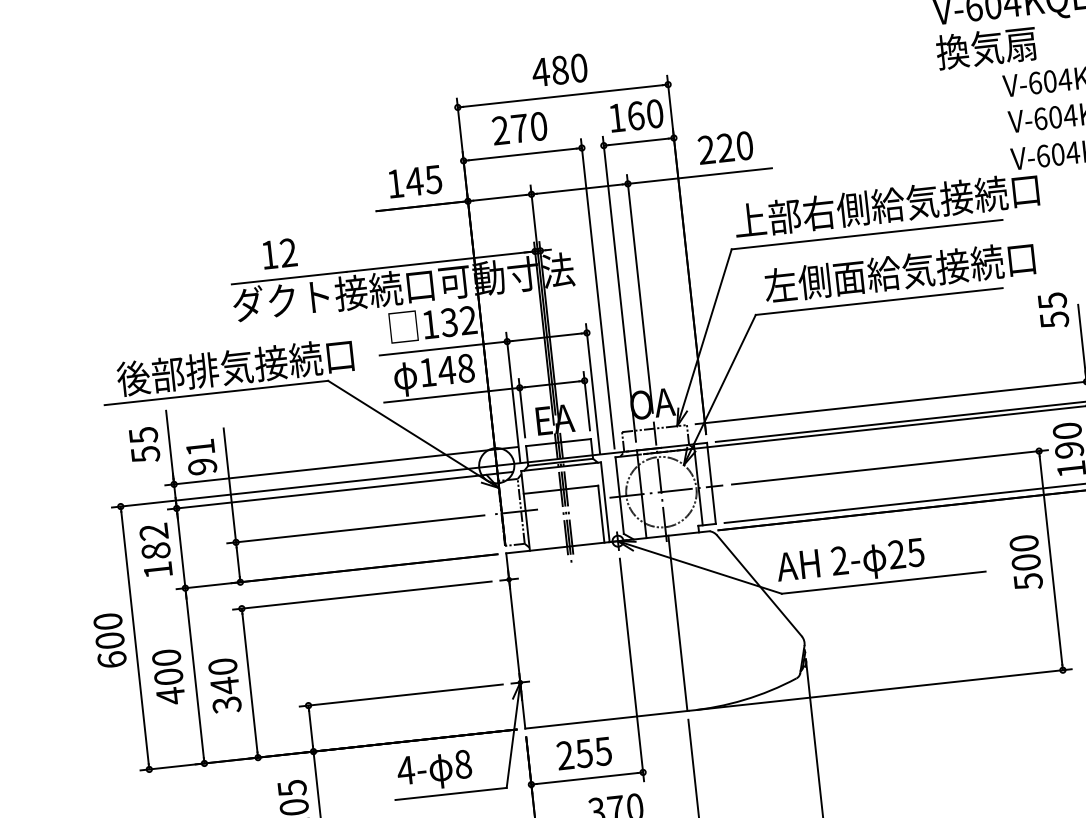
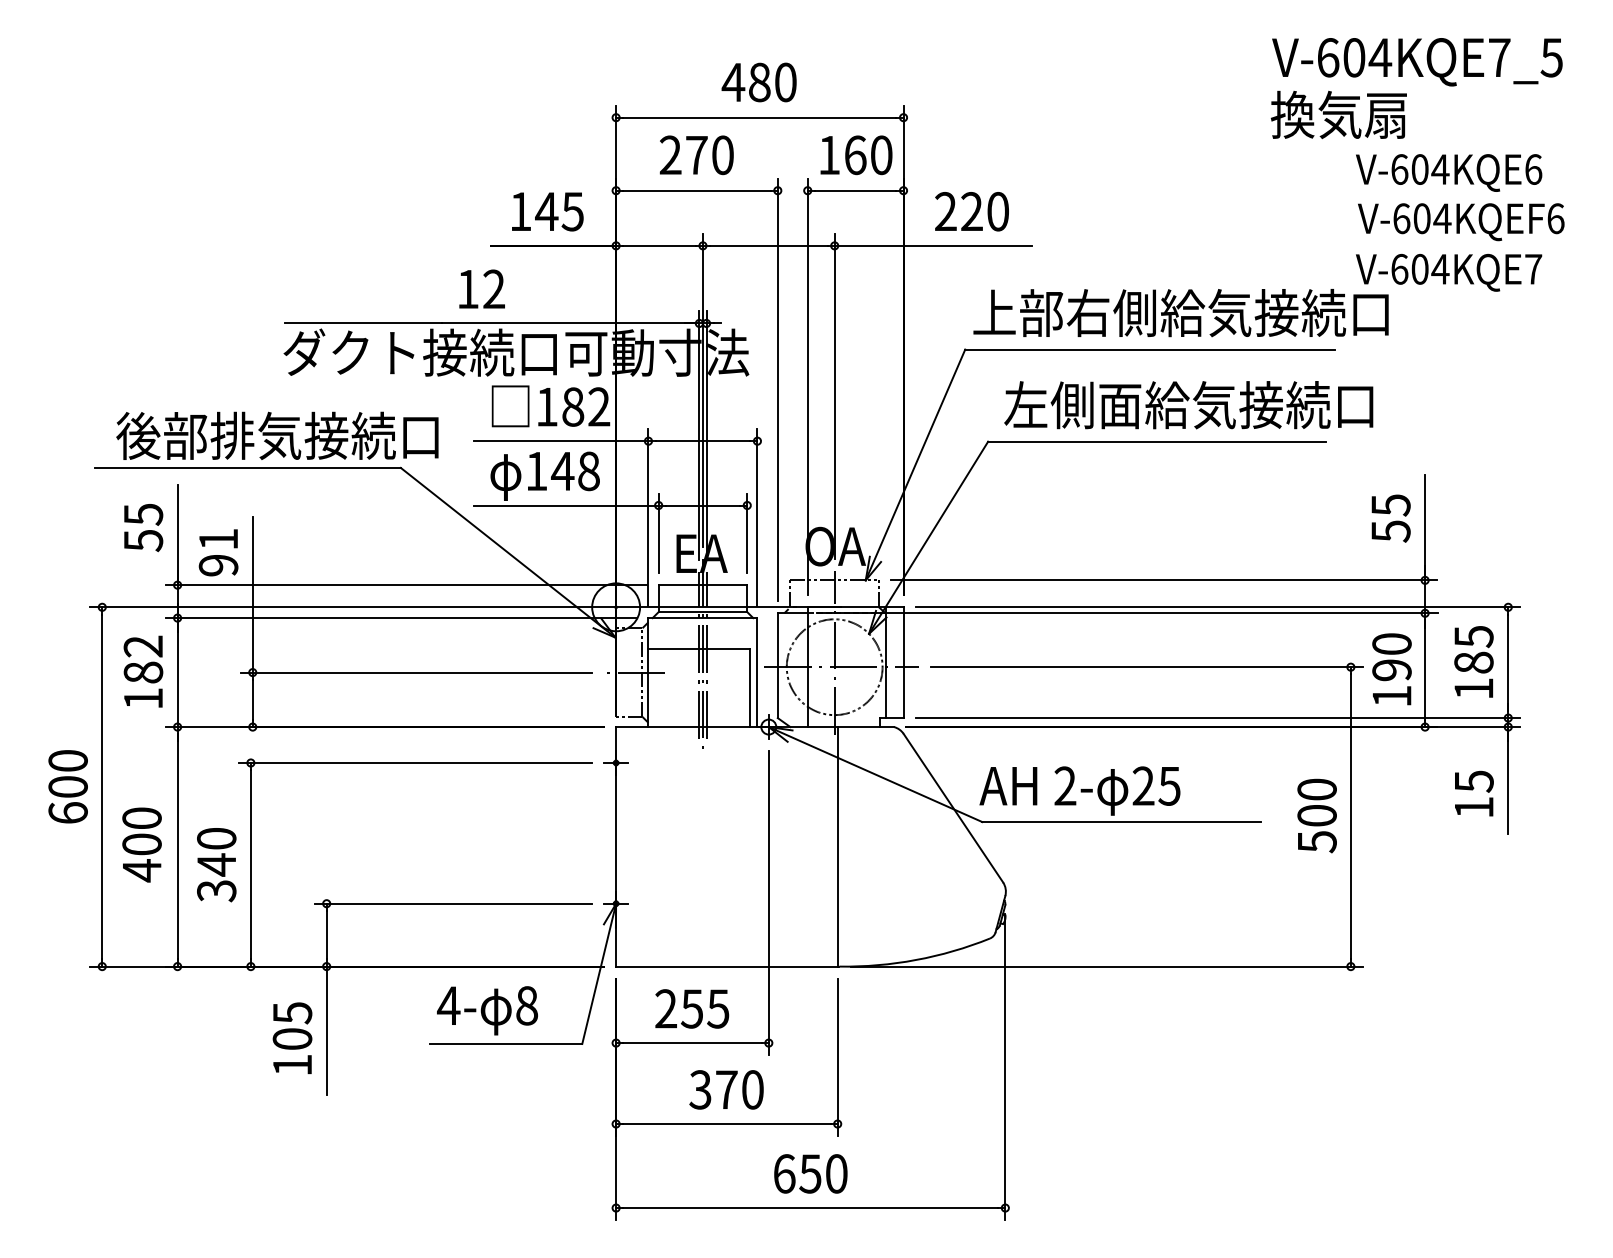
text: (279, 253) -> (481, 288), moved
text: (1053, 310) -> (1390, 518), moved
text: (448, 322) -> (572, 406), 132 -> 182

